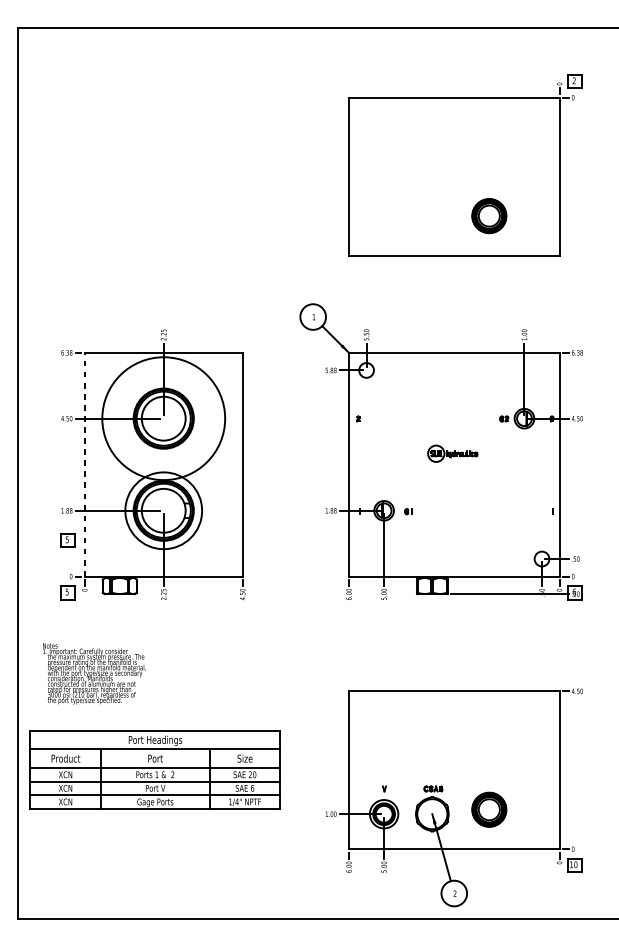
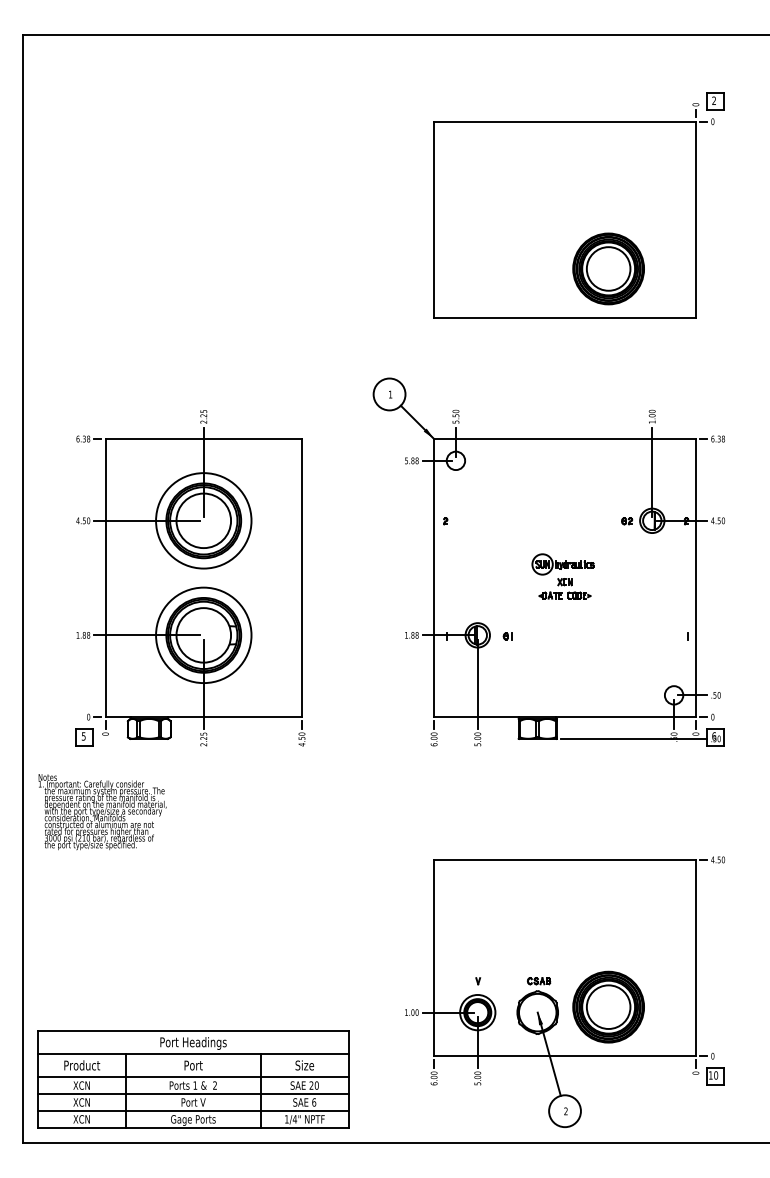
part: (489, 215) -> (608, 268), size x1.67
circle: (163, 418) -> (203, 520), size x0.62
line: (84, 464) -> (105, 577), dashed -> solid
part: (453, 473) -> (564, 588), added
part: (67, 540) -> (84, 672), removed
text: (94, 674) -> (102, 812), moved
part: (155, 769) -> (193, 1079), moved
part: (489, 809) -> (608, 1006), size x1.67

